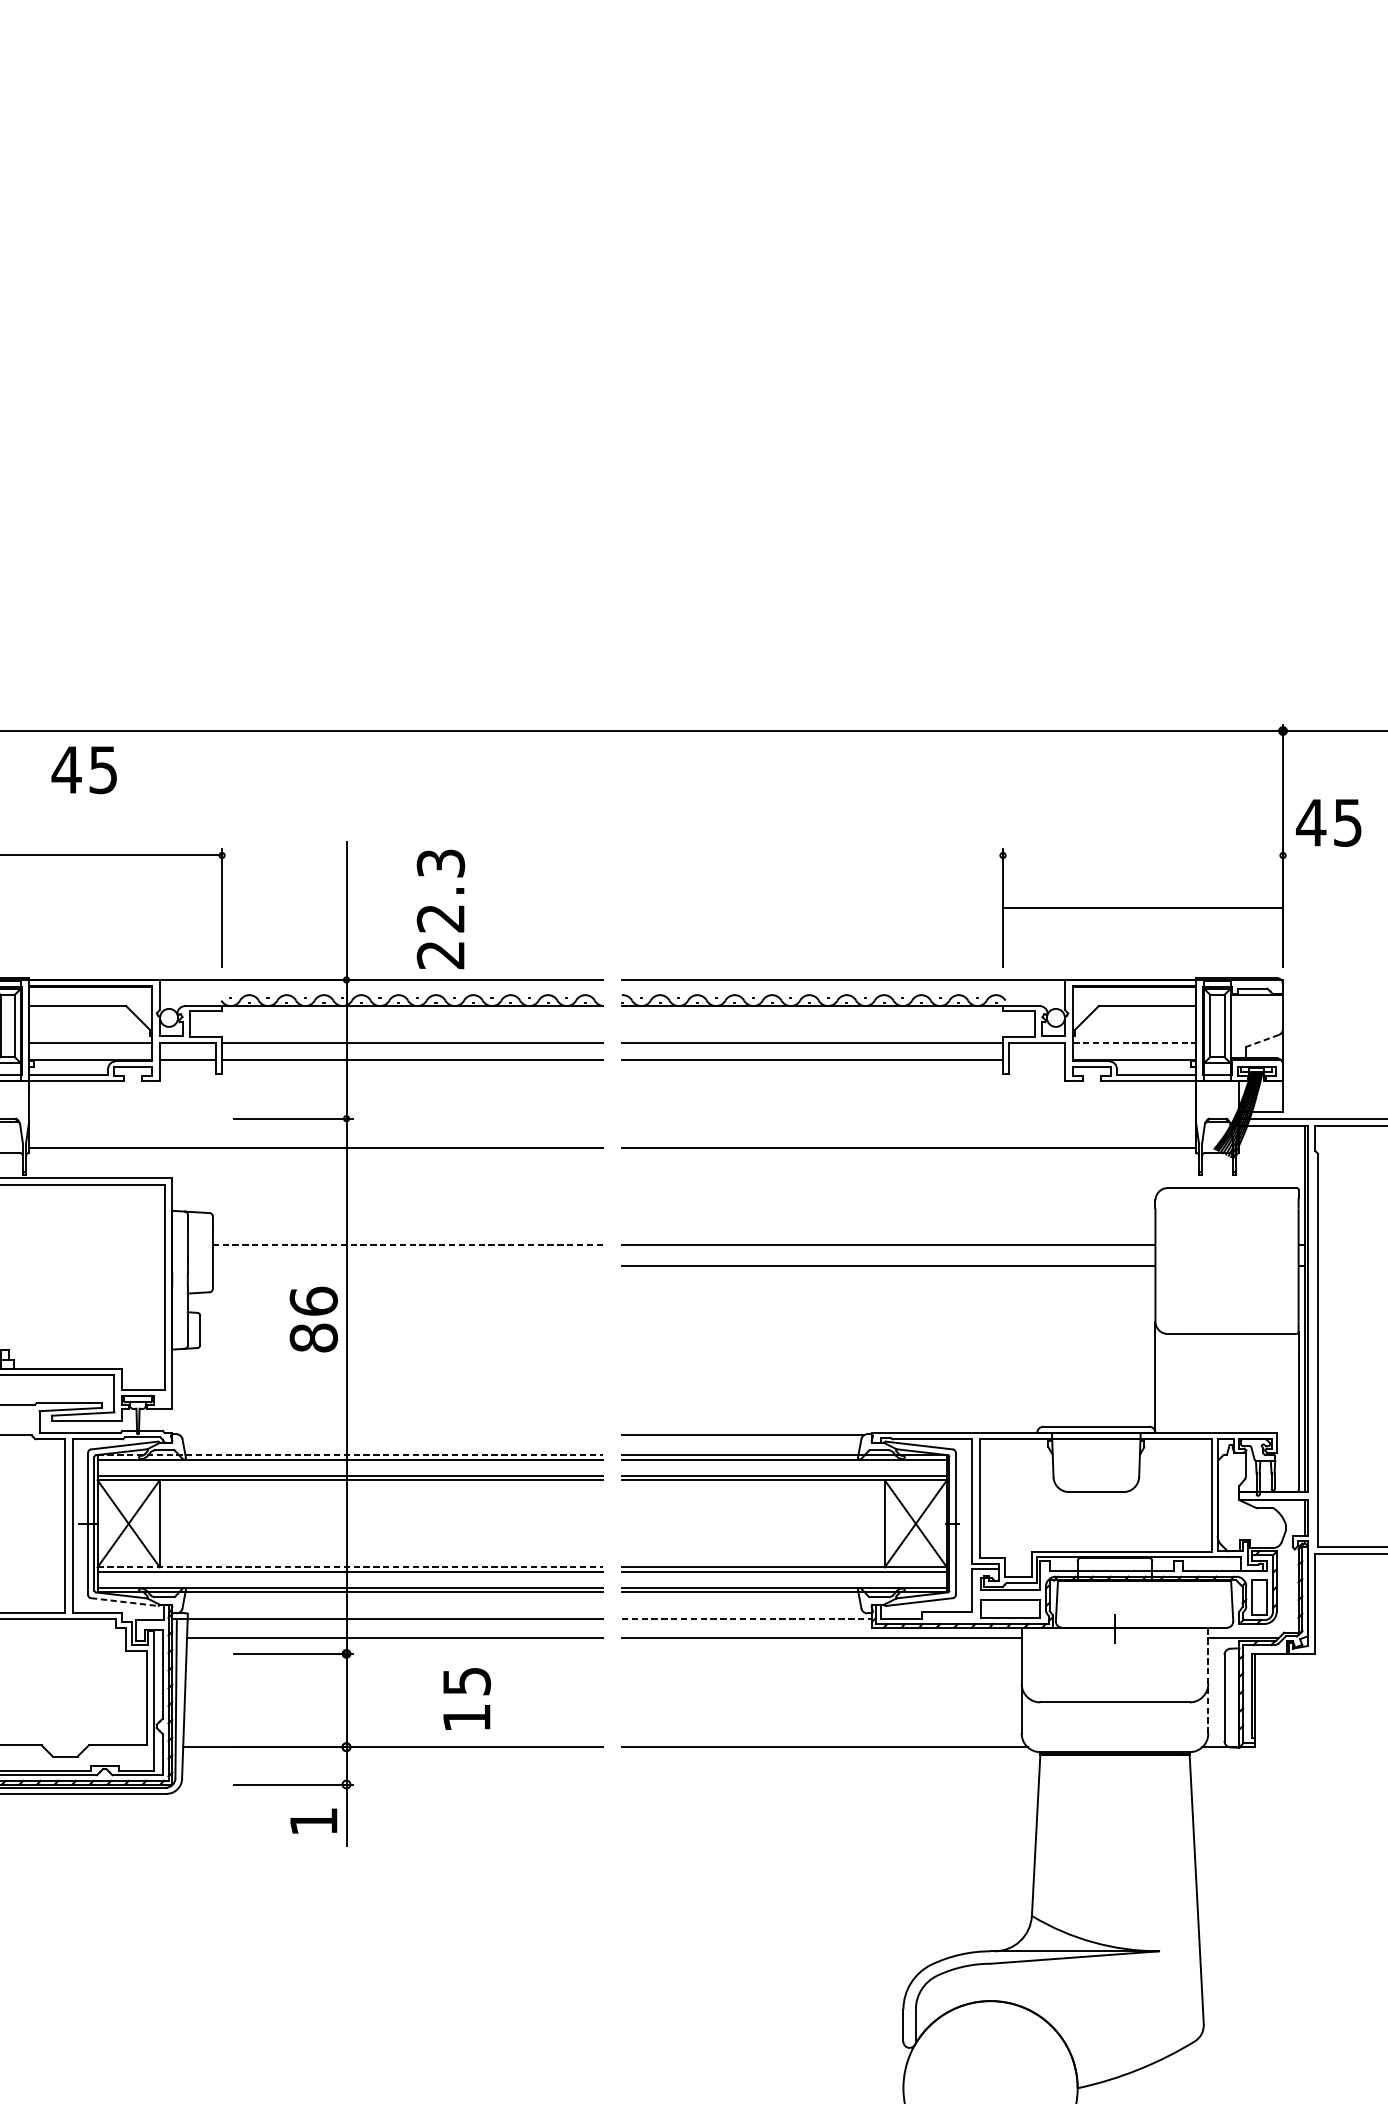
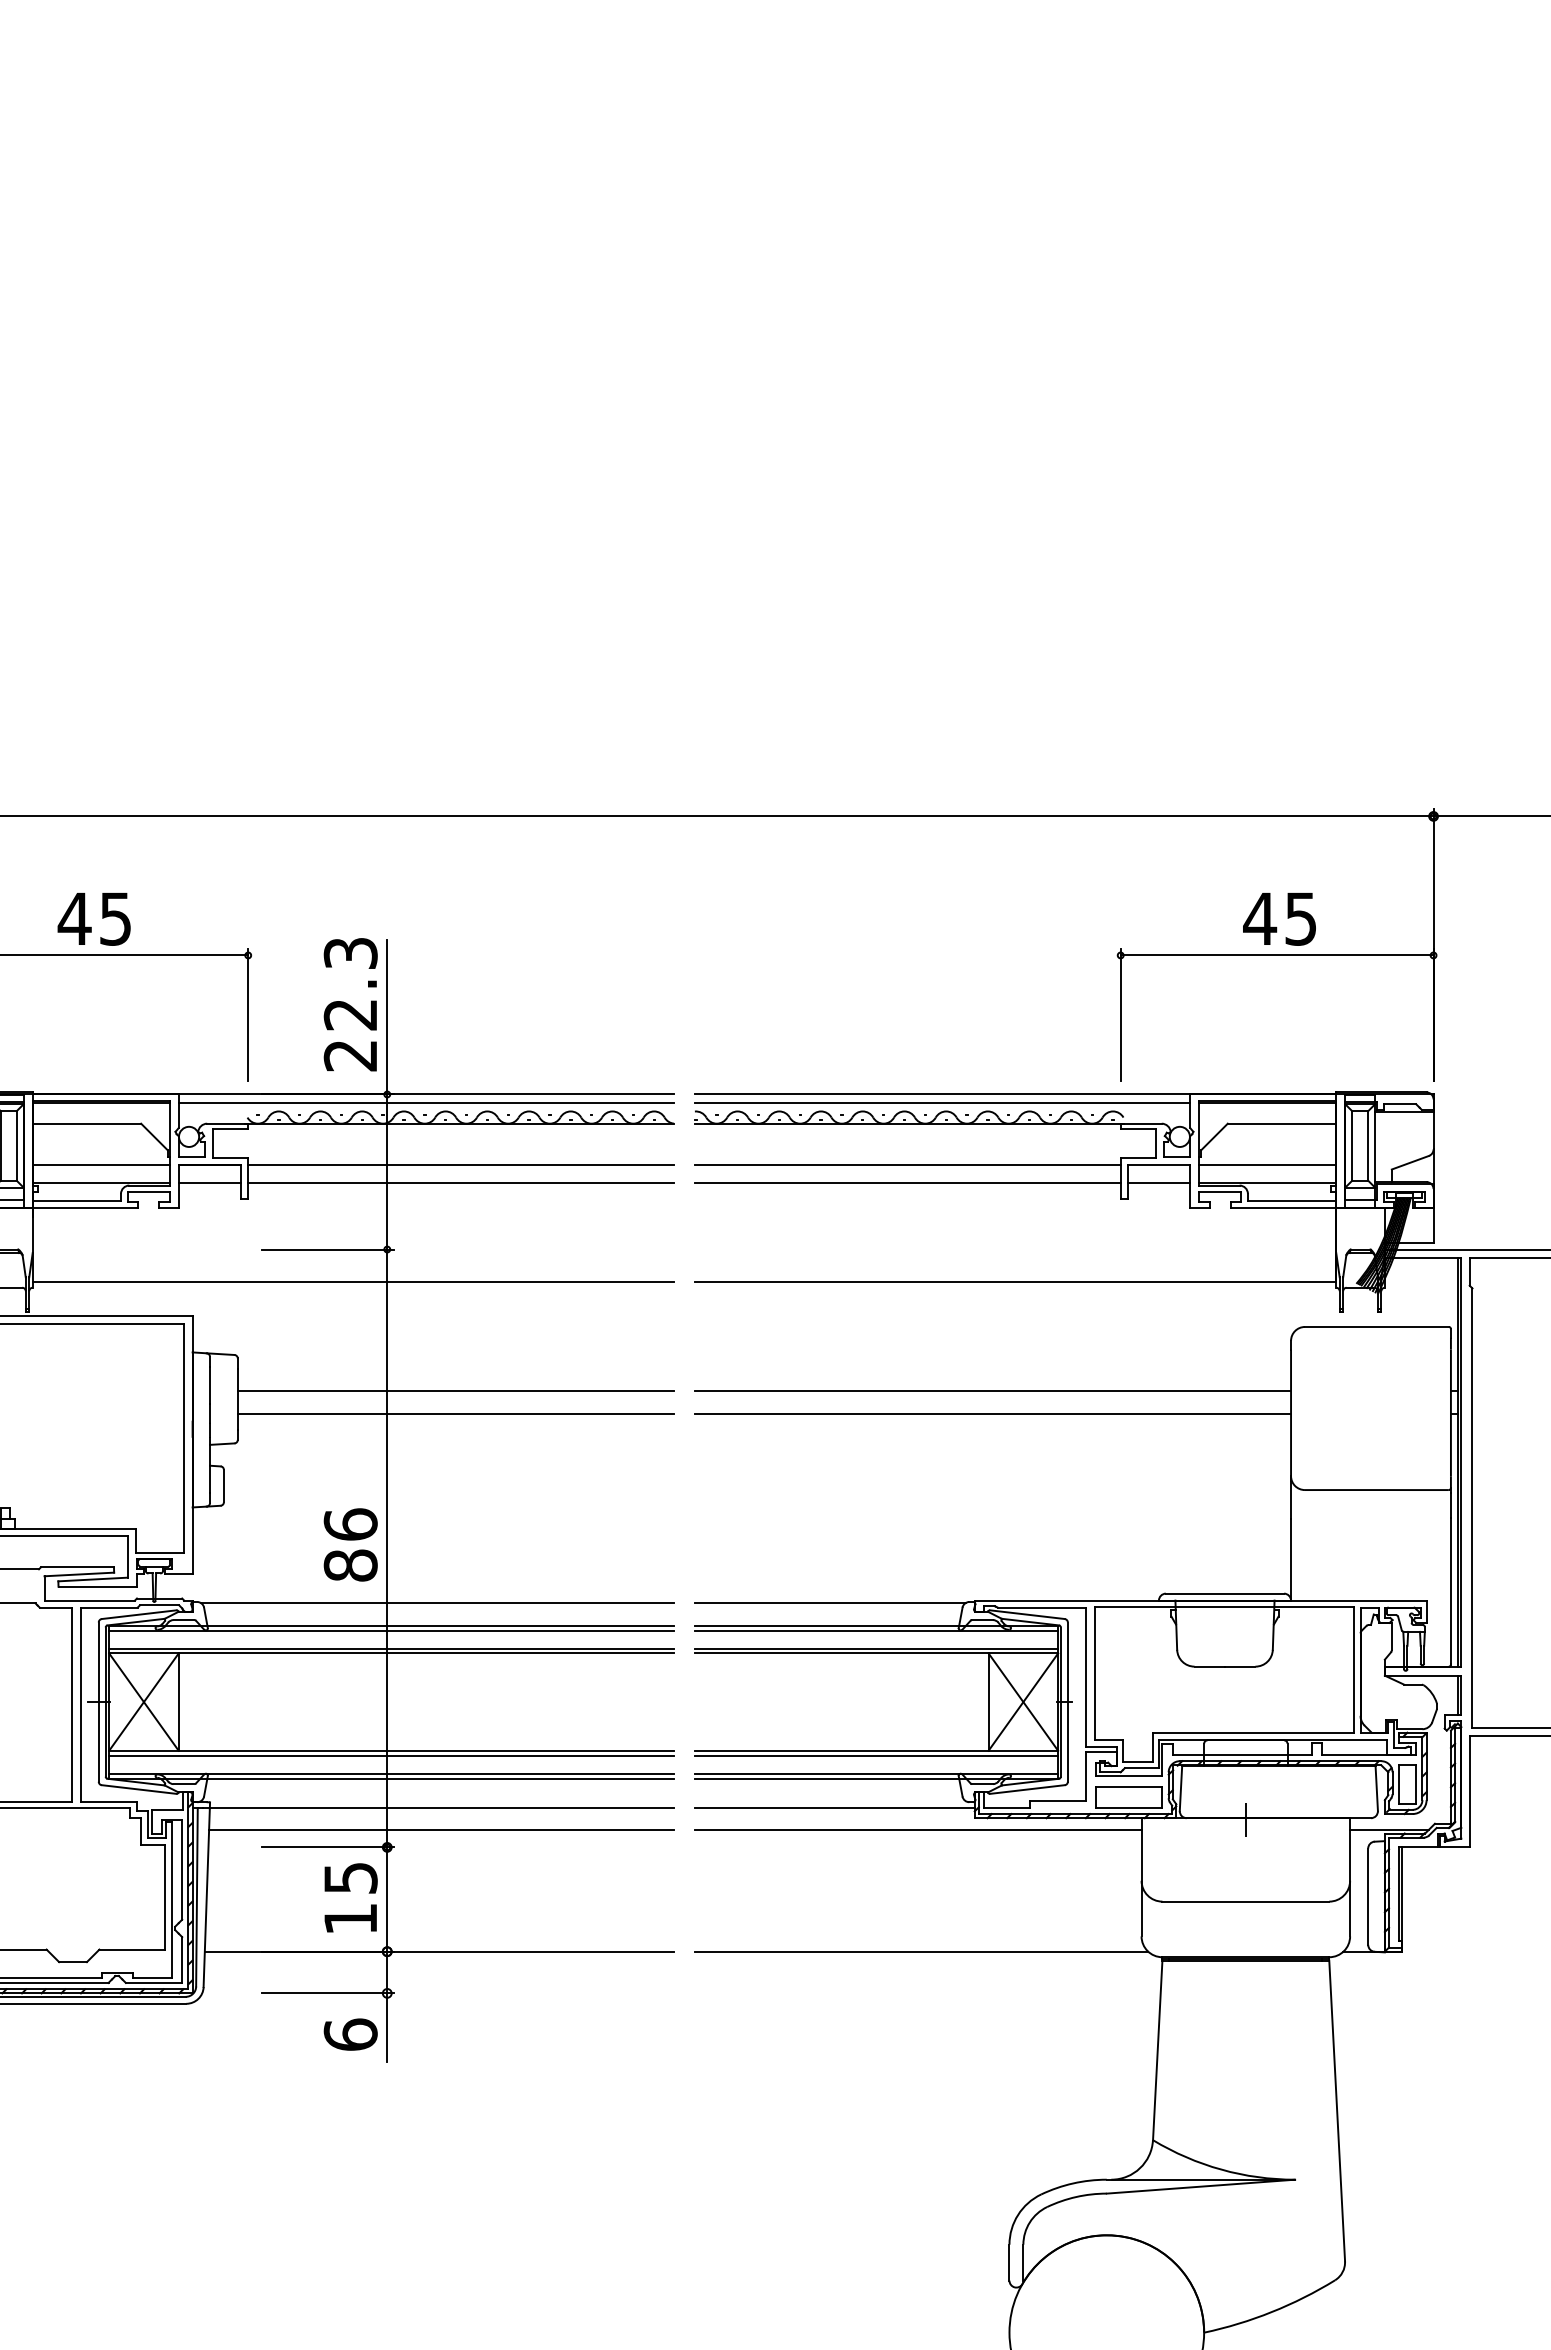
text: (83, 770) -> (93, 919), moved
text: (1328, 823) -> (1279, 919), moved
line: (1142, 908) -> (1276, 955), moved
text: (440, 909) -> (350, 1004), moved
line: (381, 987) -> (426, 1102), added
line: (843, 987) -> (942, 1102), added
line: (1262, 1040) -> (1410, 1162), dashed -> solid
line: (1135, 1042) -> (1268, 1164), dashed -> solid
line: (1036, 1059) -> (1158, 1183), added
line: (408, 1244) -> (456, 1390), dashed -> solid
line: (407, 1266) -> (455, 1414), added
text: (313, 1319) -> (350, 1544), moved
line: (391, 1434) -> (437, 1602), added
line: (351, 1455) -> (392, 1625), dashed -> solid
line: (351, 1567) -> (392, 1750), dashed -> solid
line: (124, 1602) -> (139, 1789), dashed -> solid
line: (746, 1619) -> (834, 1808), dashed -> solid
line: (1208, 1679) -> (1350, 1876), dashed -> solid
text: (466, 1698) -> (350, 1897), moved
text: (313, 1821) -> (350, 2034), 1 -> 6

